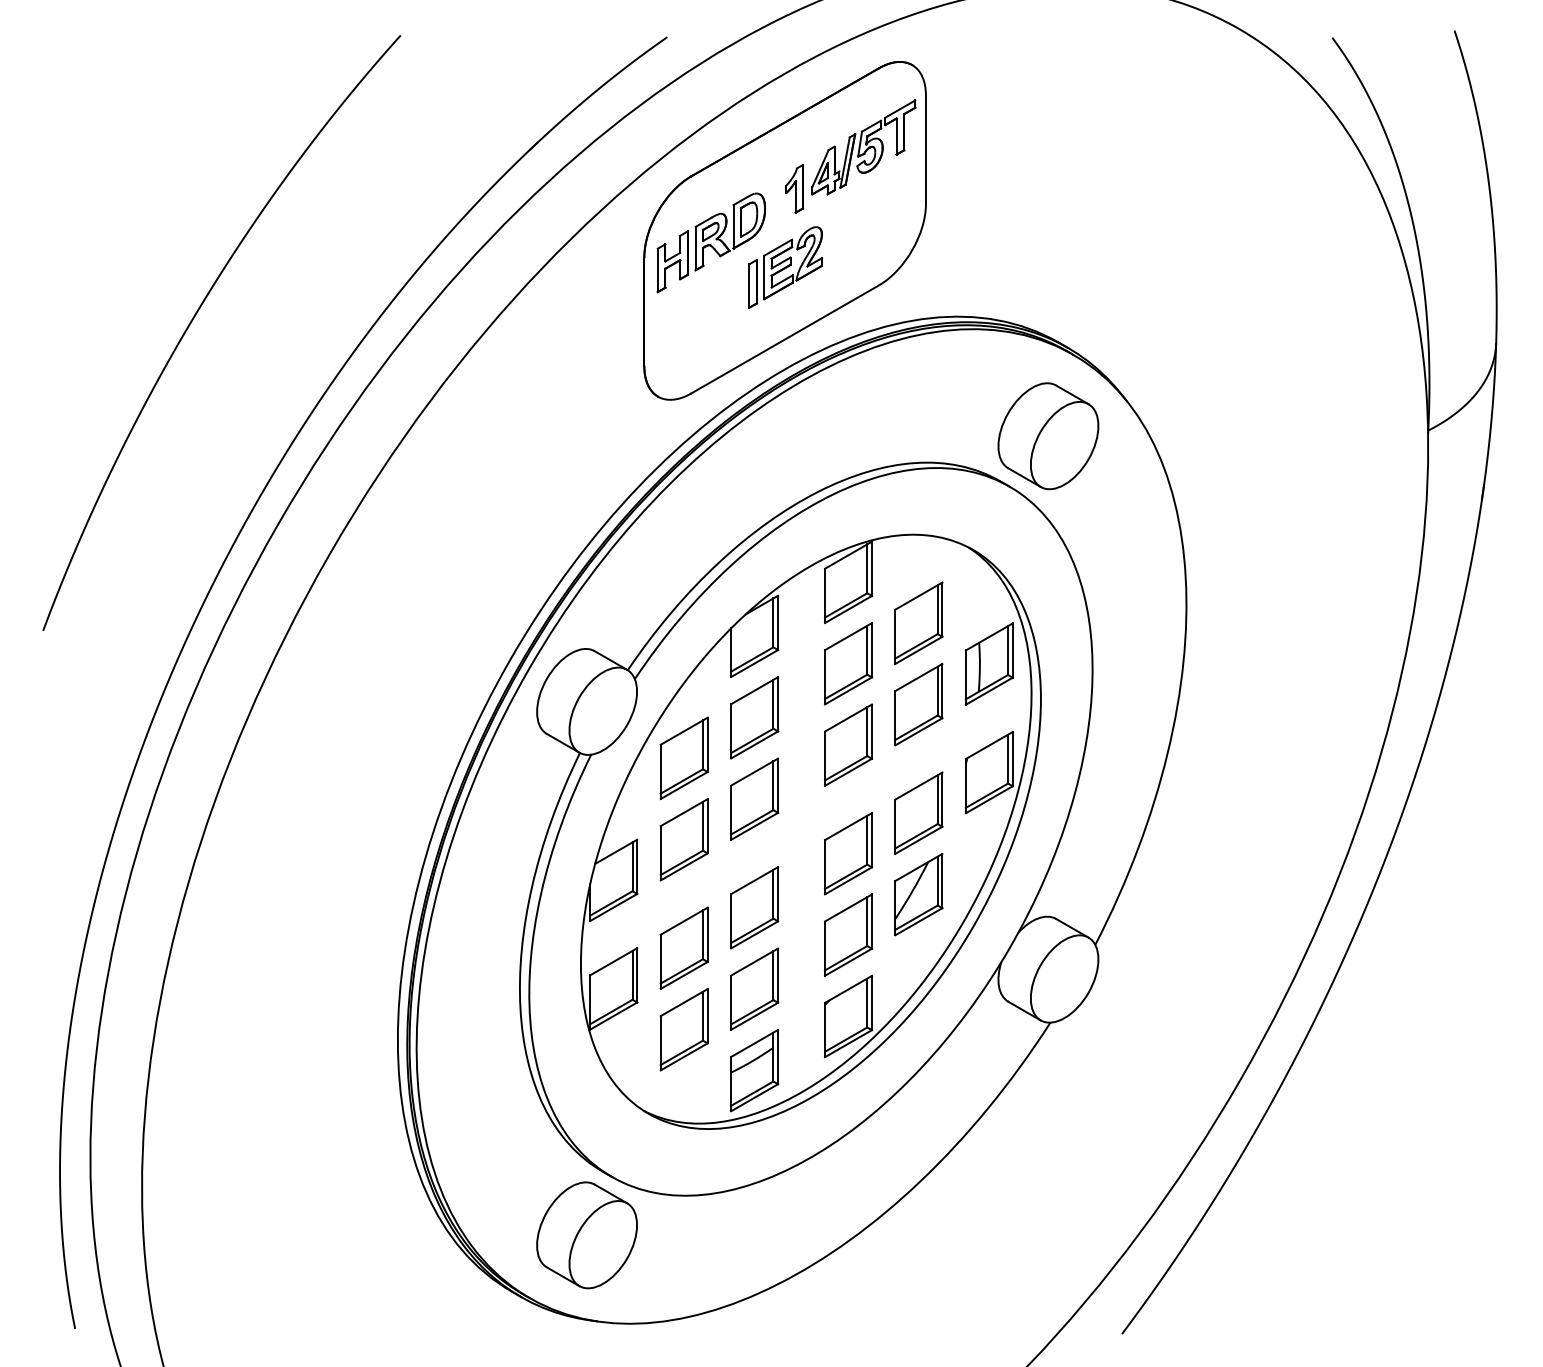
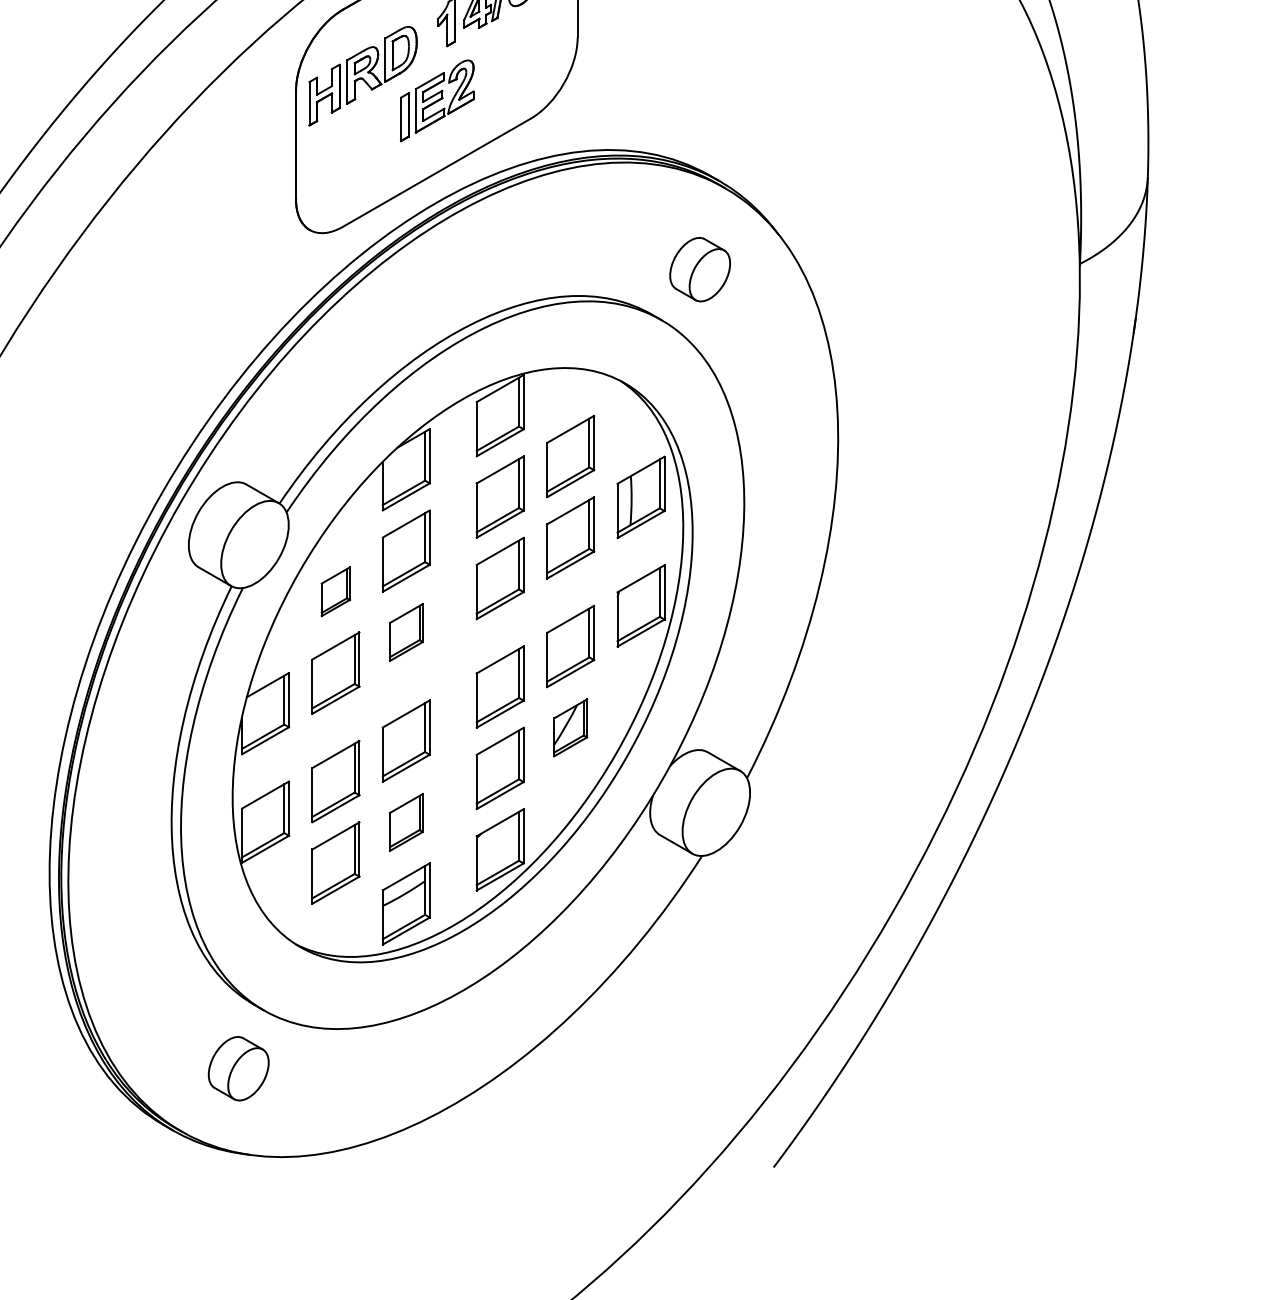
part: (1048, 436) -> (700, 269), size x0.6
part: (683, 758) -> (335, 591), size x0.6
part: (754, 798) -> (406, 631), size x0.7
part: (918, 894) -> (570, 727), size x0.7
part: (754, 988) -> (406, 821), size x0.7
part: (586, 1235) -> (238, 1068), size x0.6

